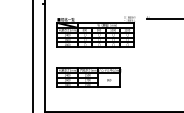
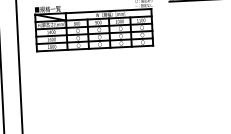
part: (88, 77) -> (86, 94), removed

